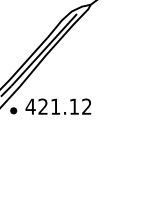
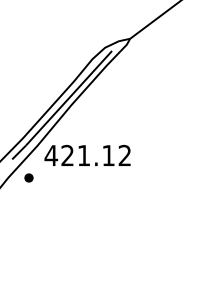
text: (58, 105) -> (87, 154), moved

